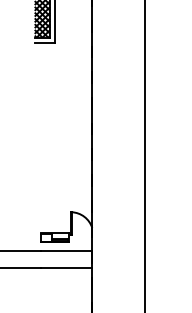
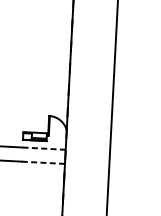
line: (67, 250) -> (44, 148), solid -> dashed
line: (67, 267) -> (44, 162), solid -> dashed

